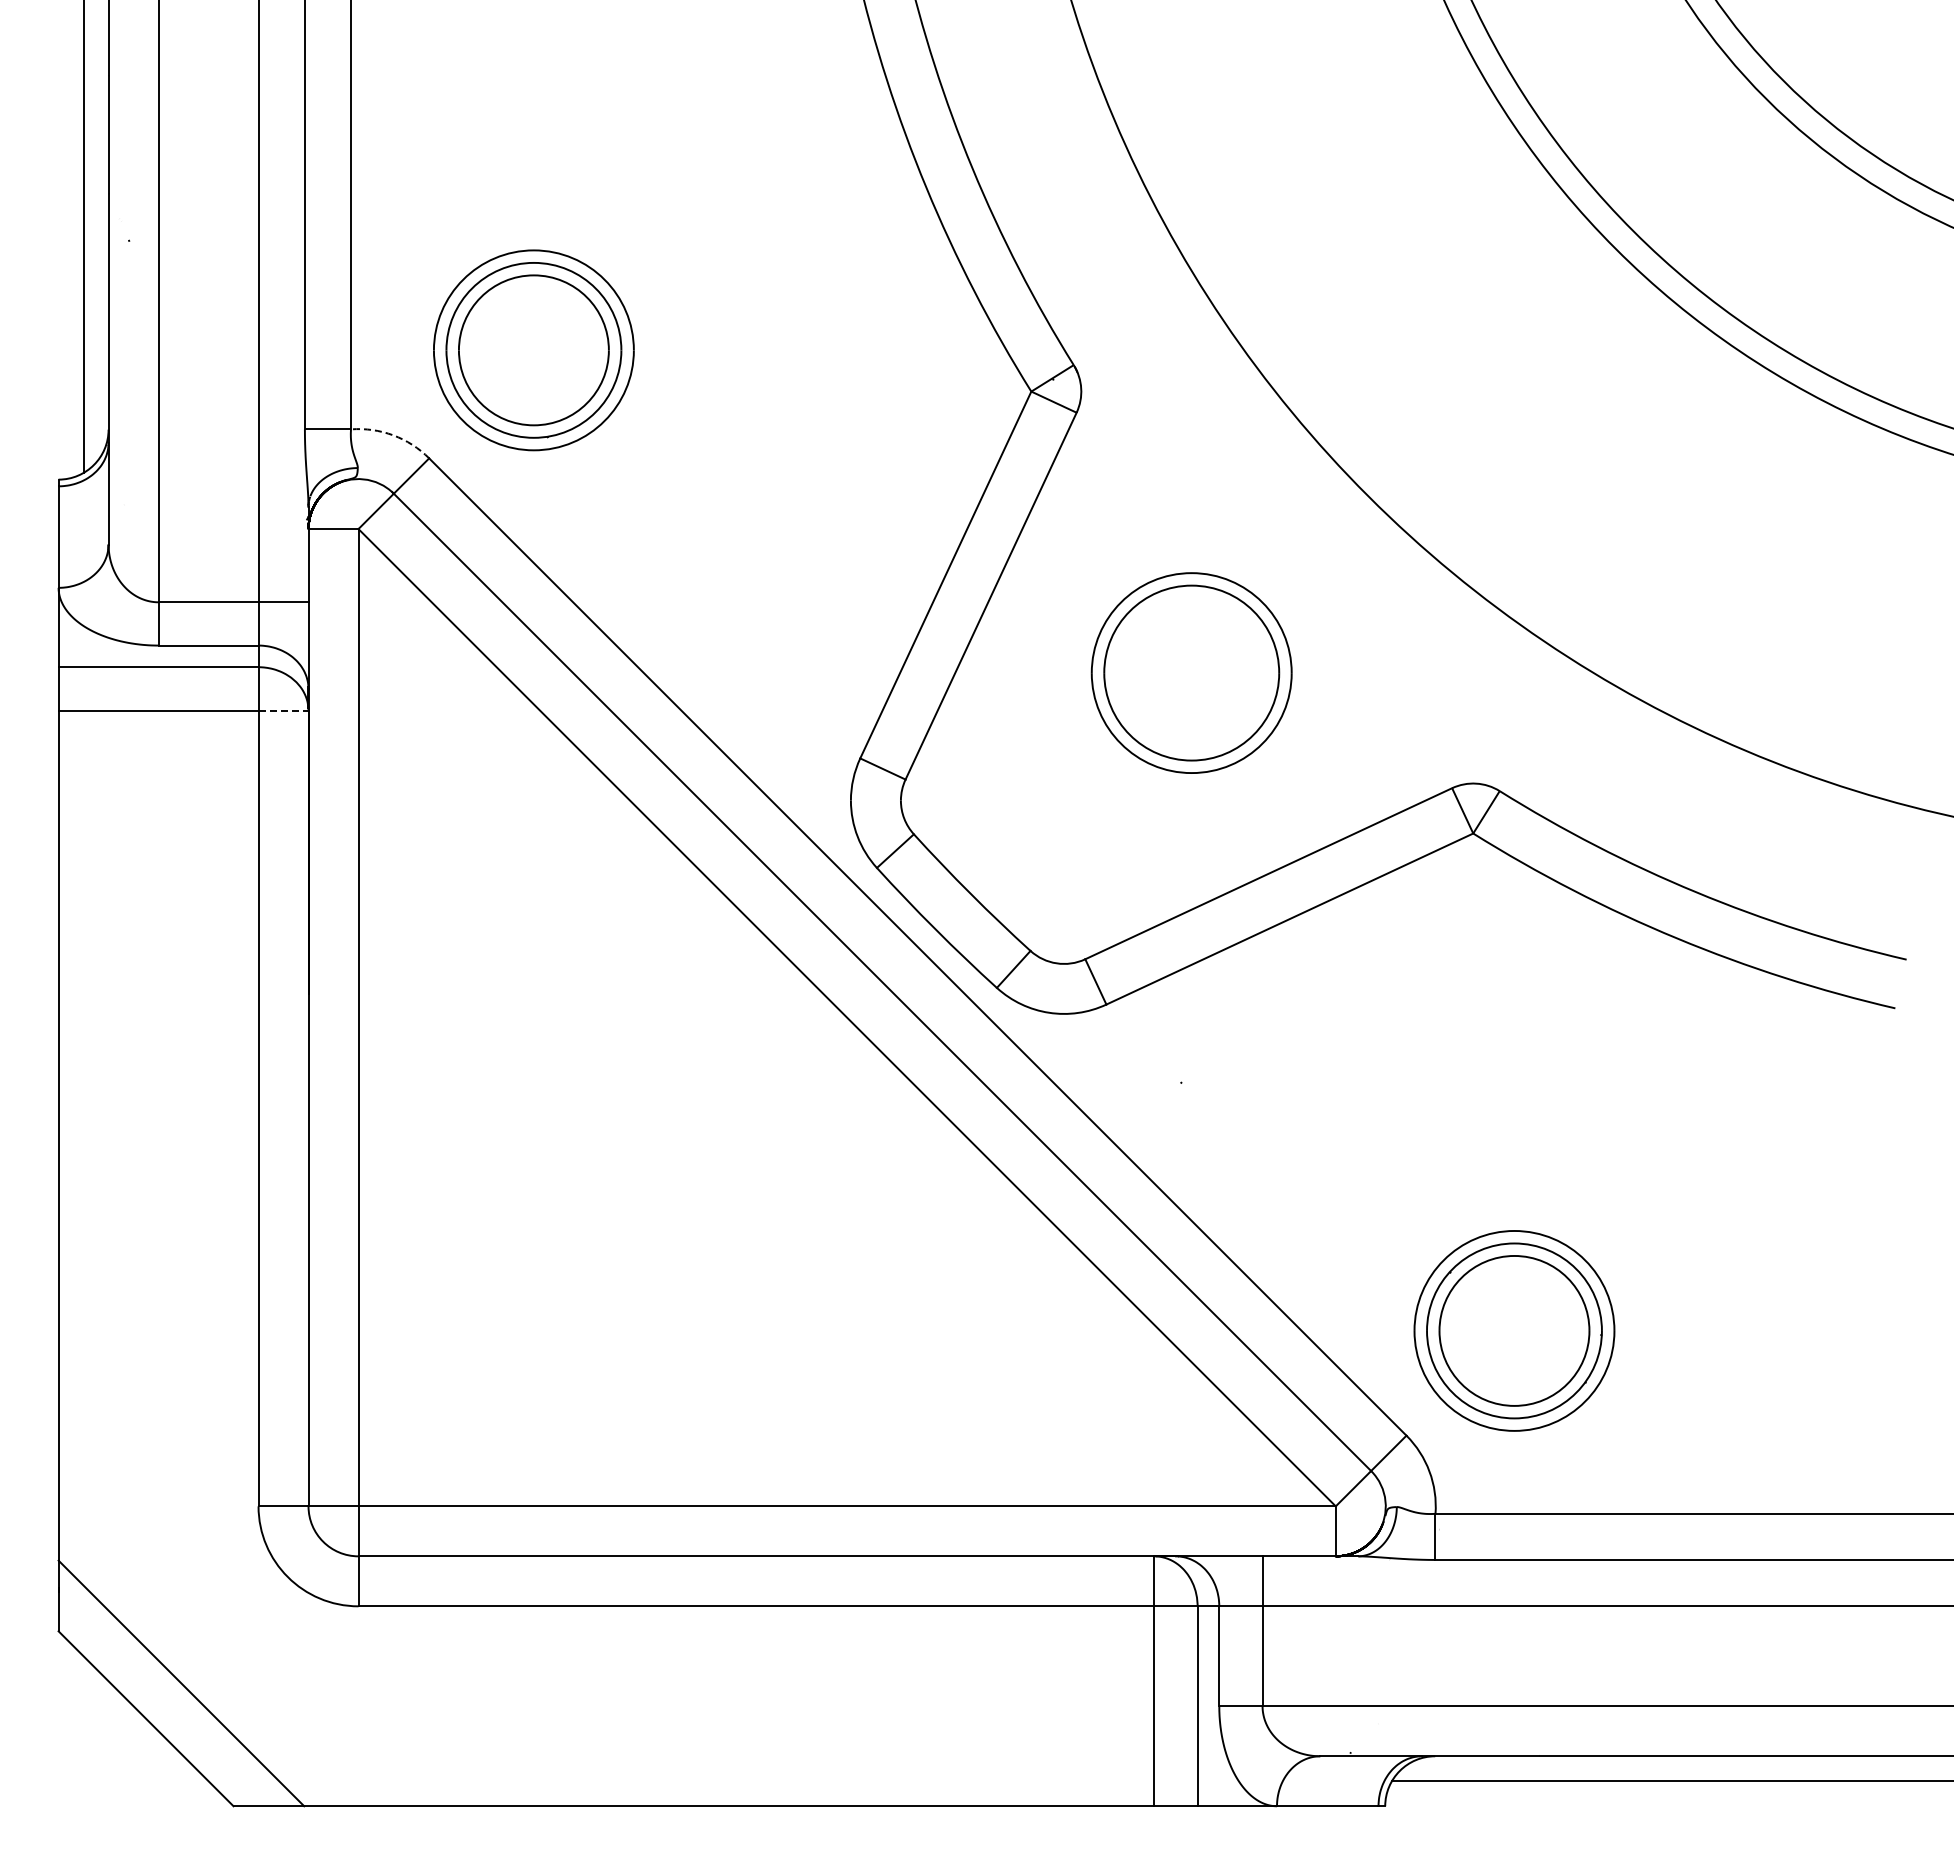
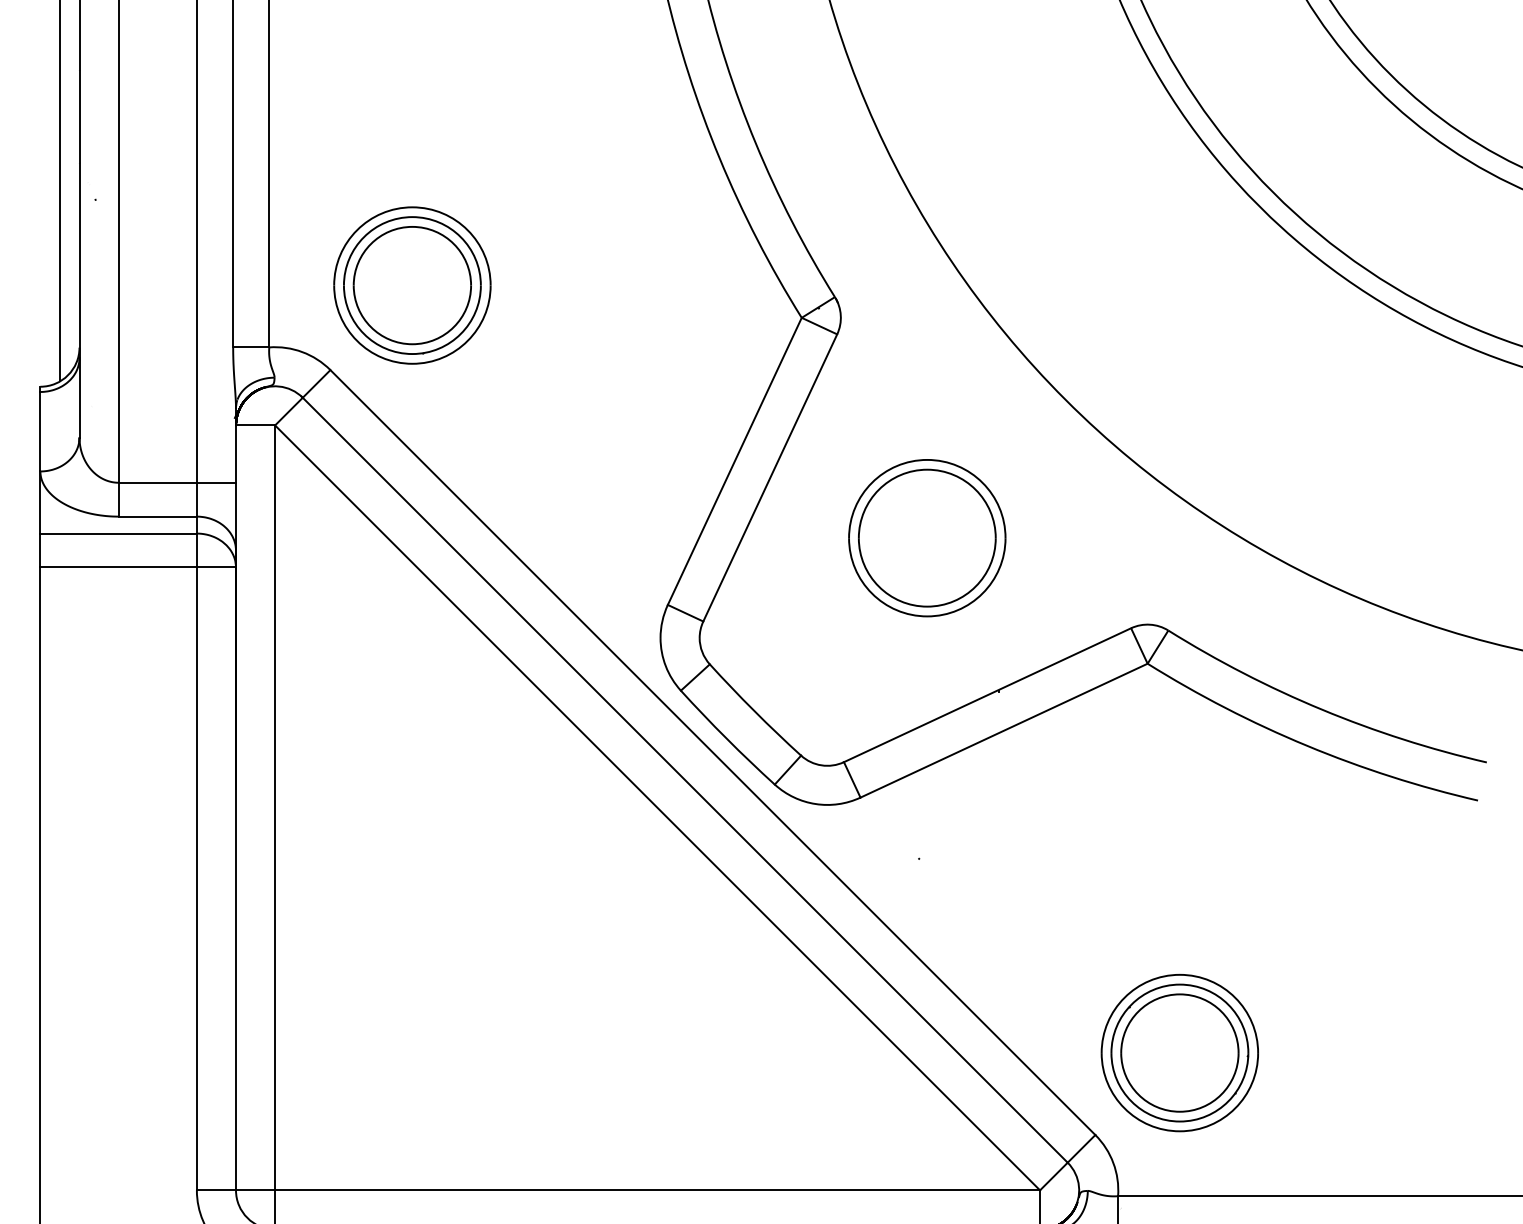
arc: (393, 435) -> (302, 352), dashed -> solid
line: (283, 710) -> (216, 567), dashed -> solid

